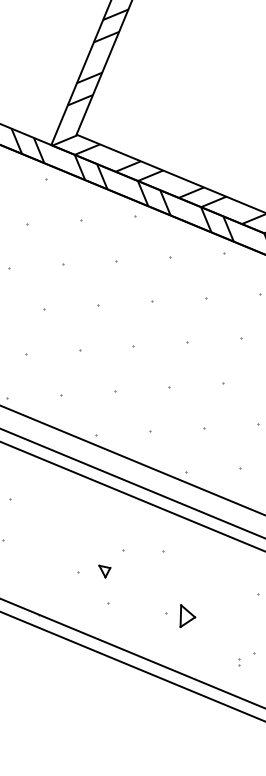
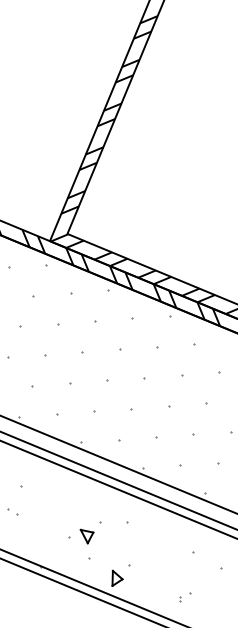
part: (104, 571) -> (86, 536), size x1.67
part: (187, 614) -> (117, 577), moved

